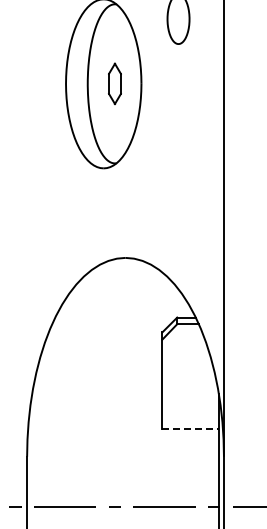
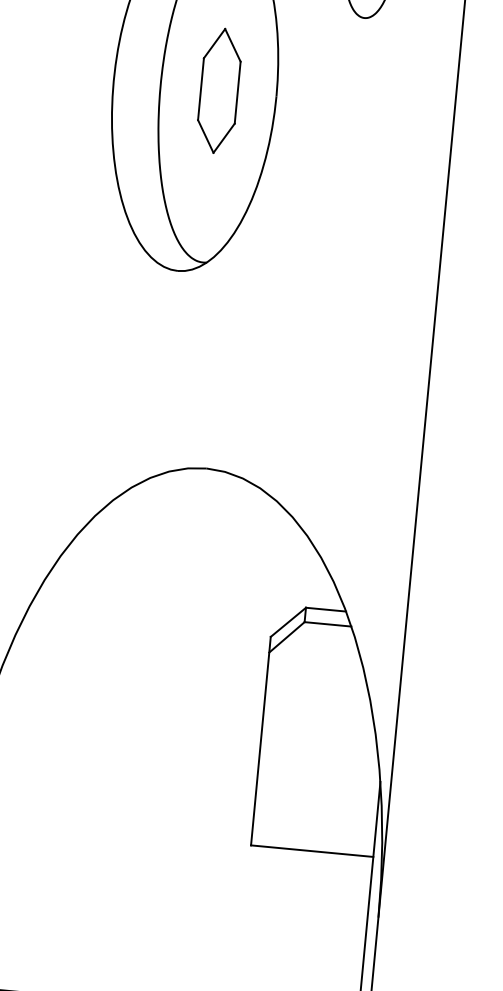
part: (114, 83) -> (218, 90), size x1.43
line: (191, 429) -> (313, 852), dashed -> solid

